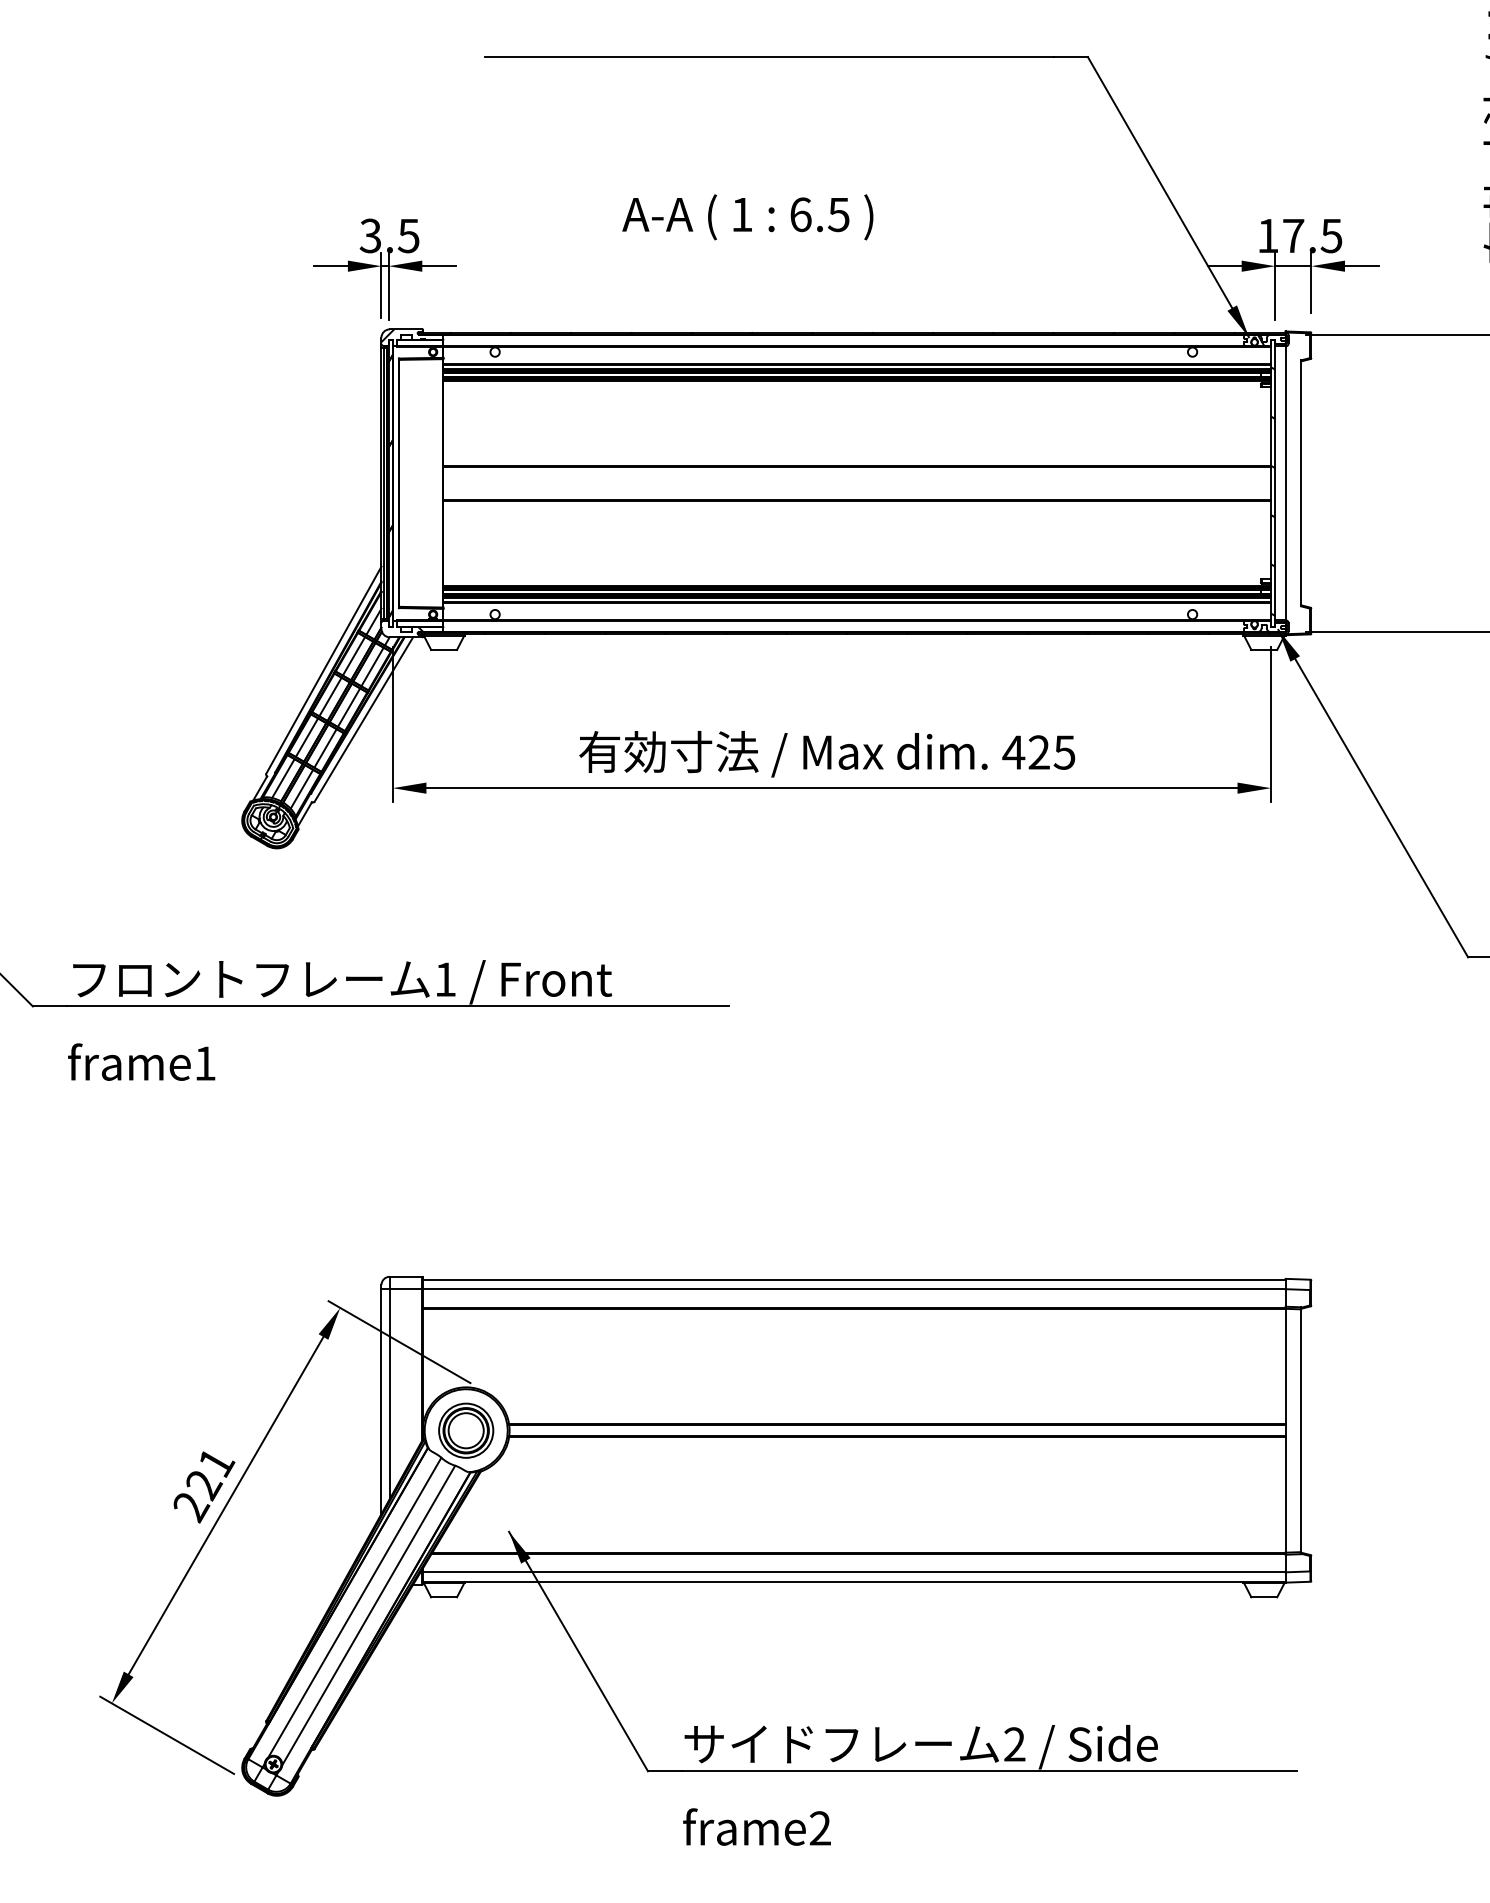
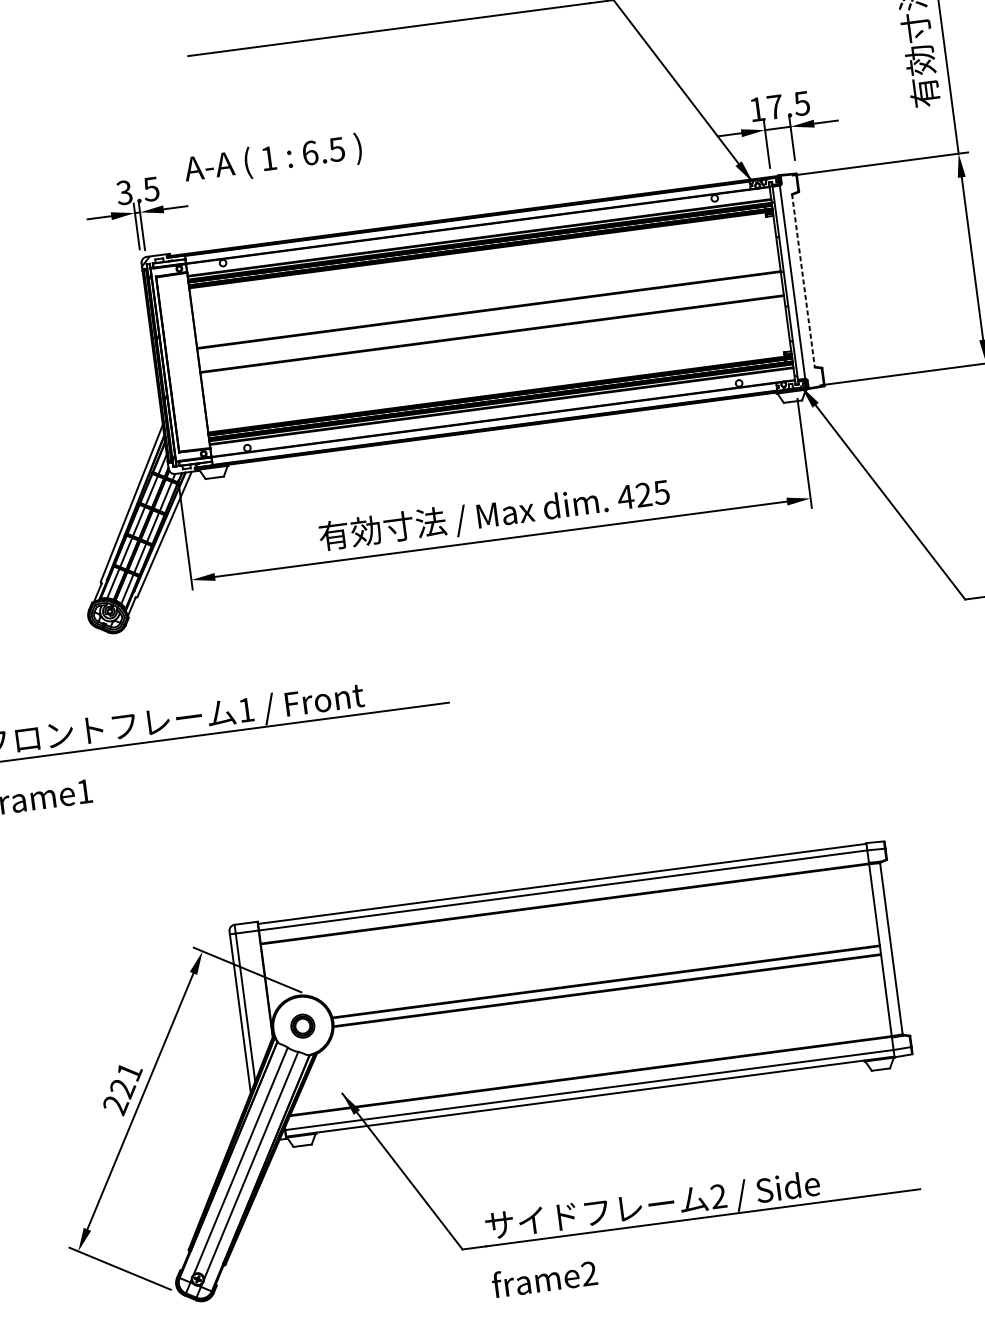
text: (747, 217) -> (272, 160), moved
line: (1301, 483) -> (803, 280), solid -> dashed
part: (466, 1430) -> (302, 1026), size x0.6

